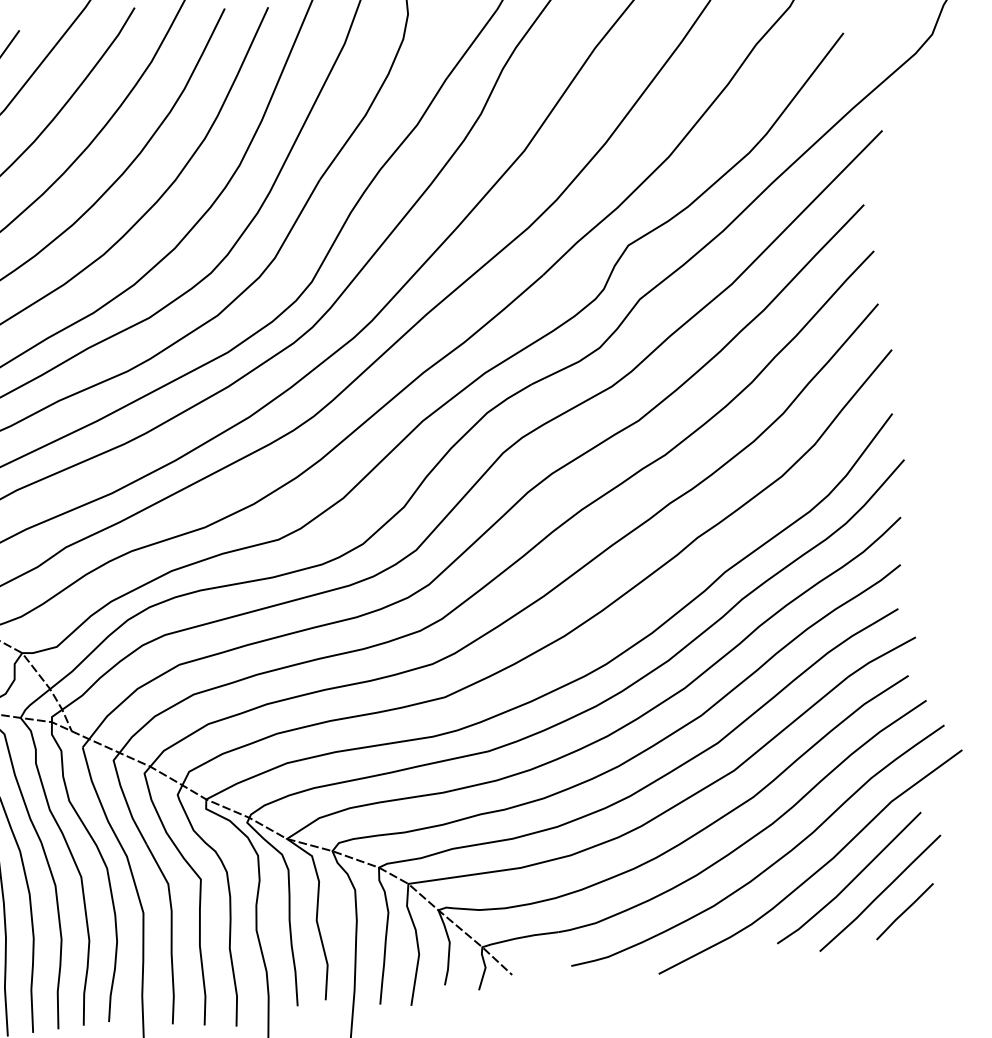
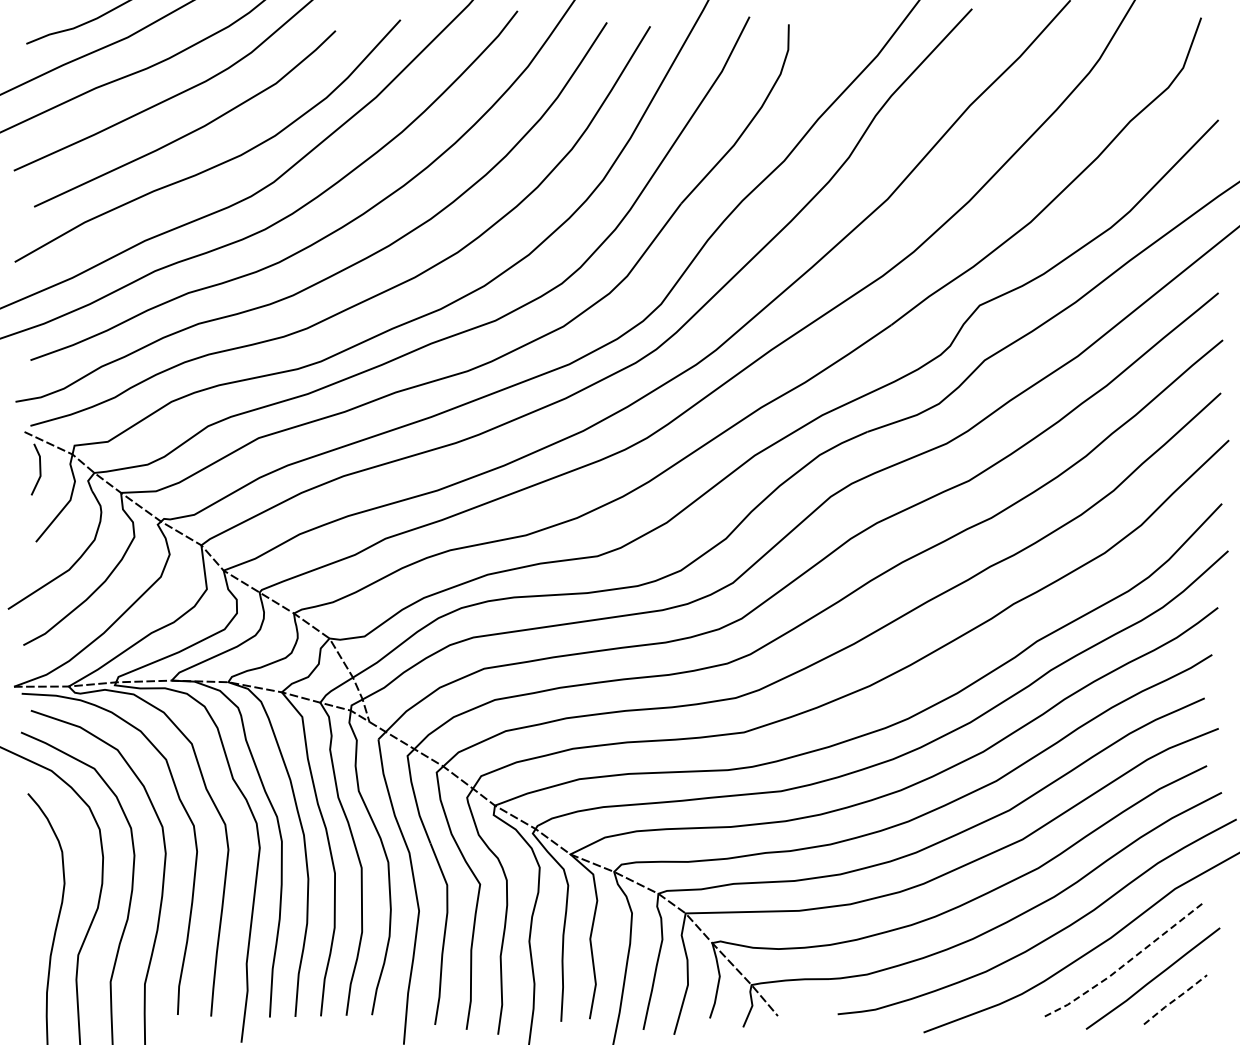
line: (851, 882) -> (1125, 964), solid -> dashed
line: (904, 911) -> (1175, 999), solid -> dashed

